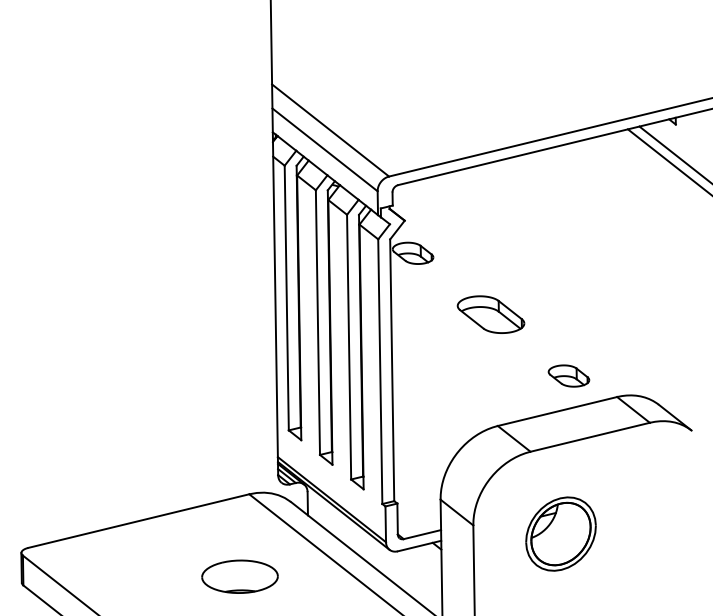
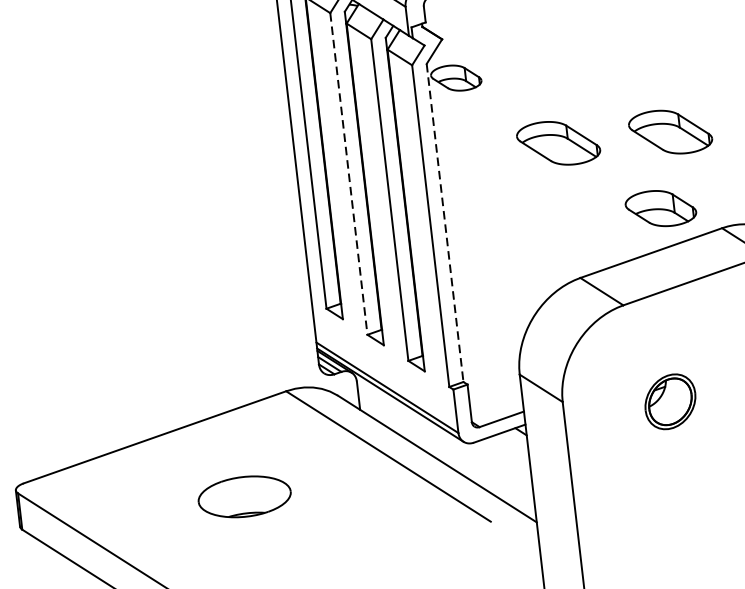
part: (582, 314) -> (669, 131), added
line: (317, 323) -> (348, 175), solid -> dashed
line: (392, 370) -> (445, 223), solid -> dashed
part: (568, 375) -> (660, 207), size x1.4
part: (560, 533) -> (669, 401), size x0.6
part: (239, 576) -> (244, 496), moved

